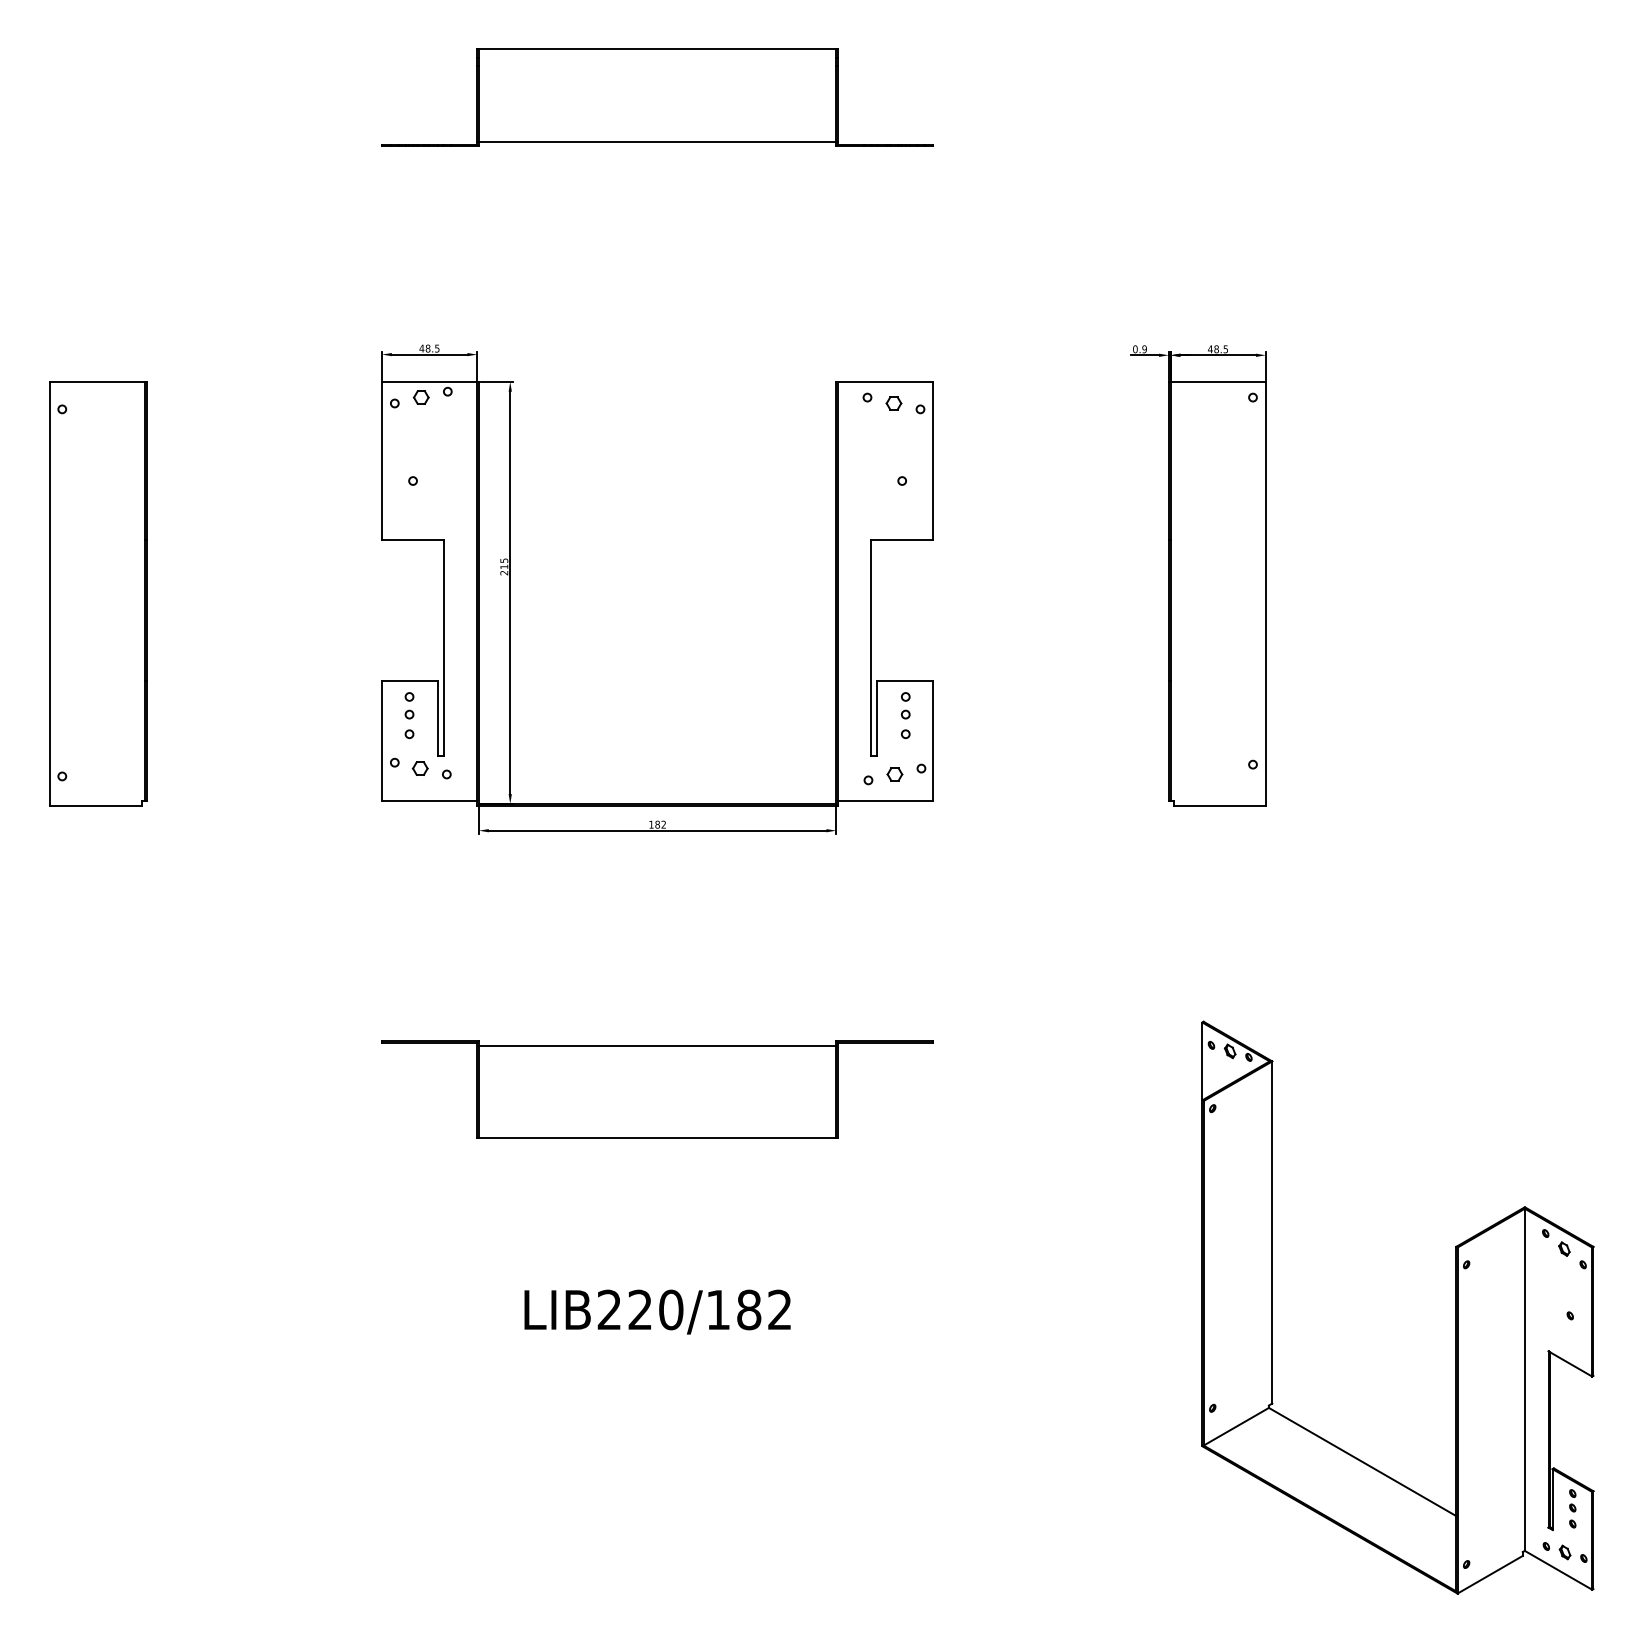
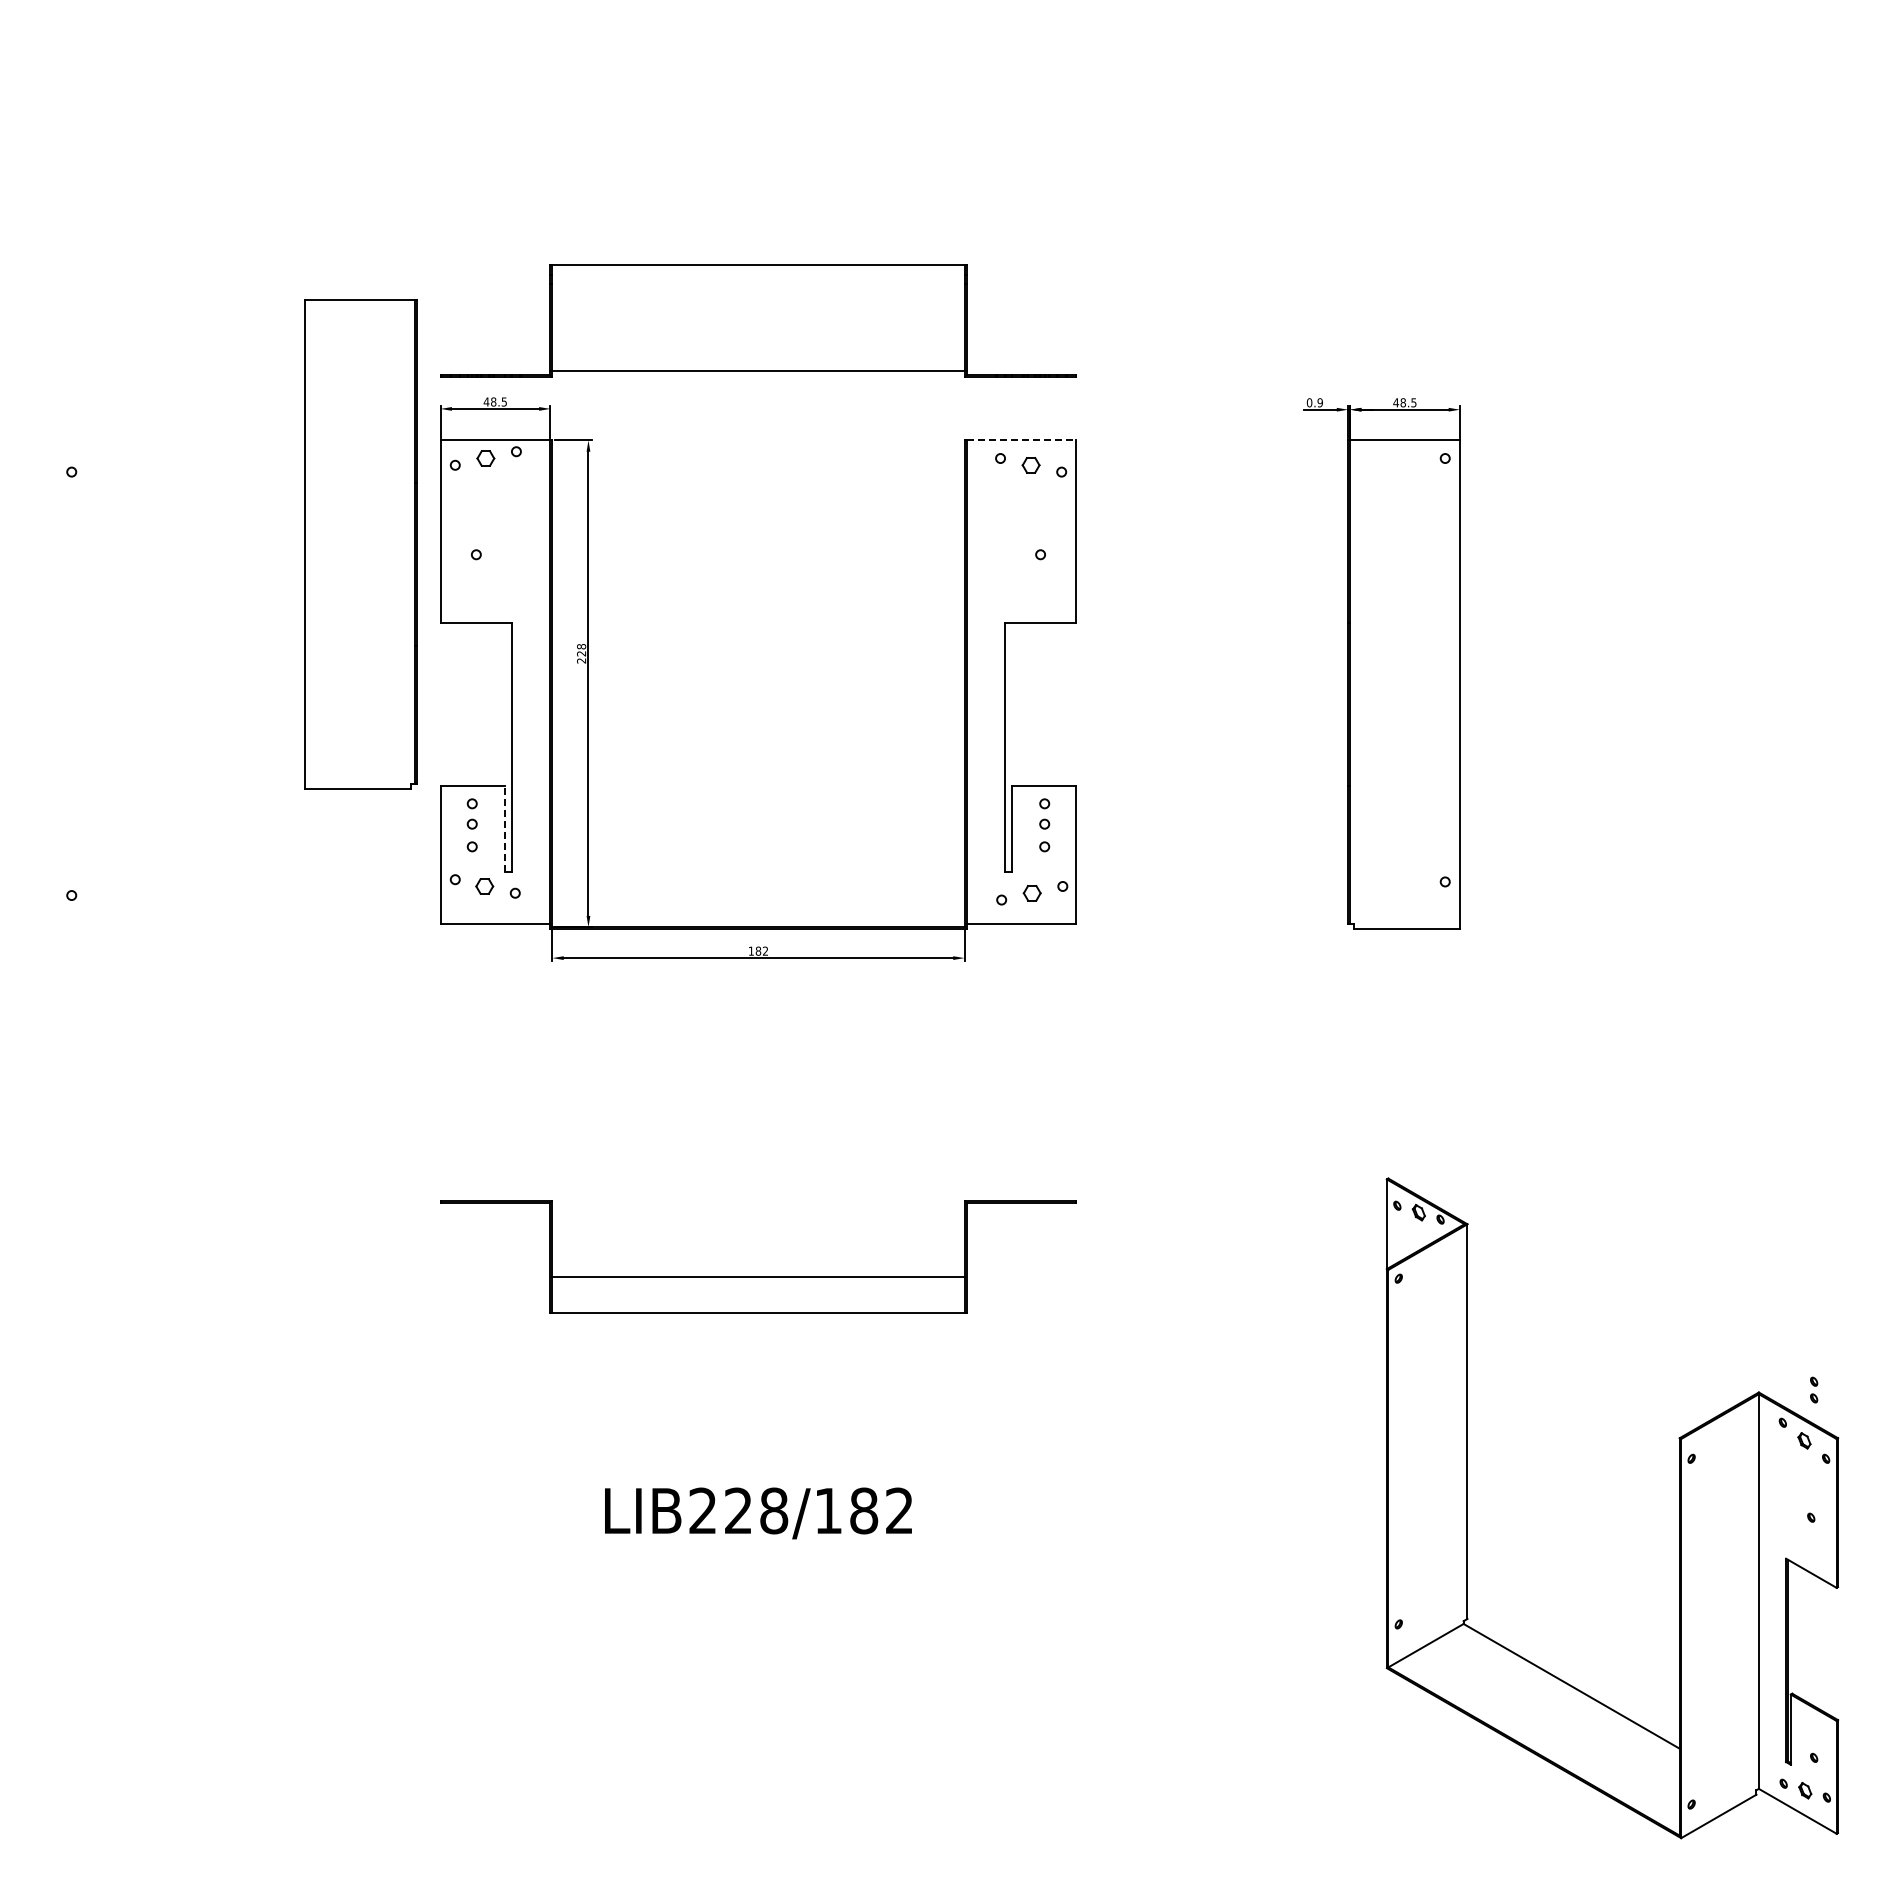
part: (657, 97) -> (758, 320), moved
line: (885, 381) -> (1021, 440), solid -> dashed
text: (504, 564) -> (581, 650), 215 -> 228
part: (97, 593) -> (360, 544), moved
line: (438, 718) -> (505, 828), solid -> dashed
line: (657, 1046) -> (758, 1277), moved
text: (671, 1309) -> (774, 1510), LIB220/182 -> LIB228/182
part: (1573, 1500) -> (1814, 1389), moved

